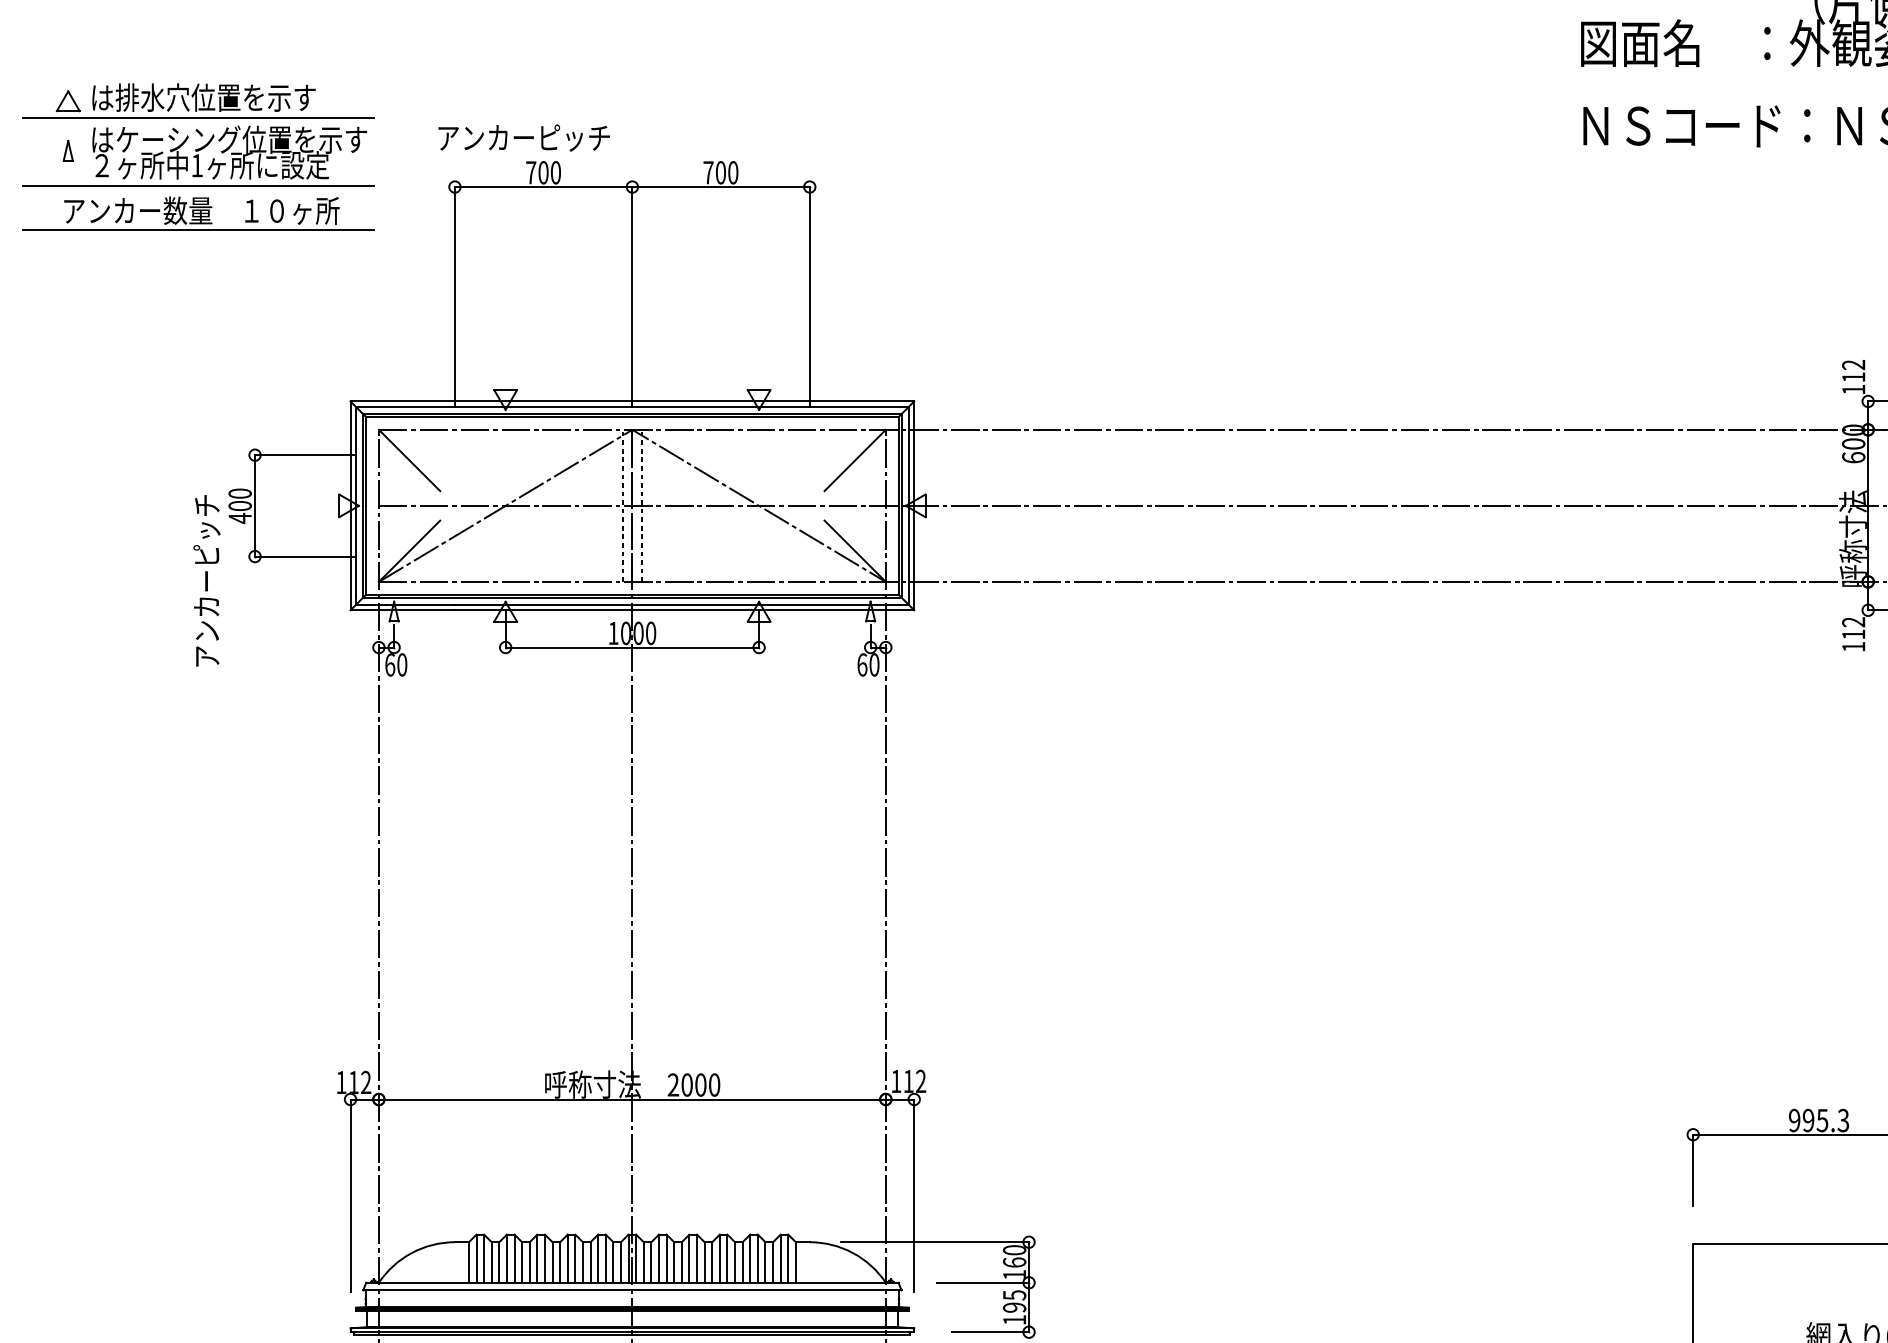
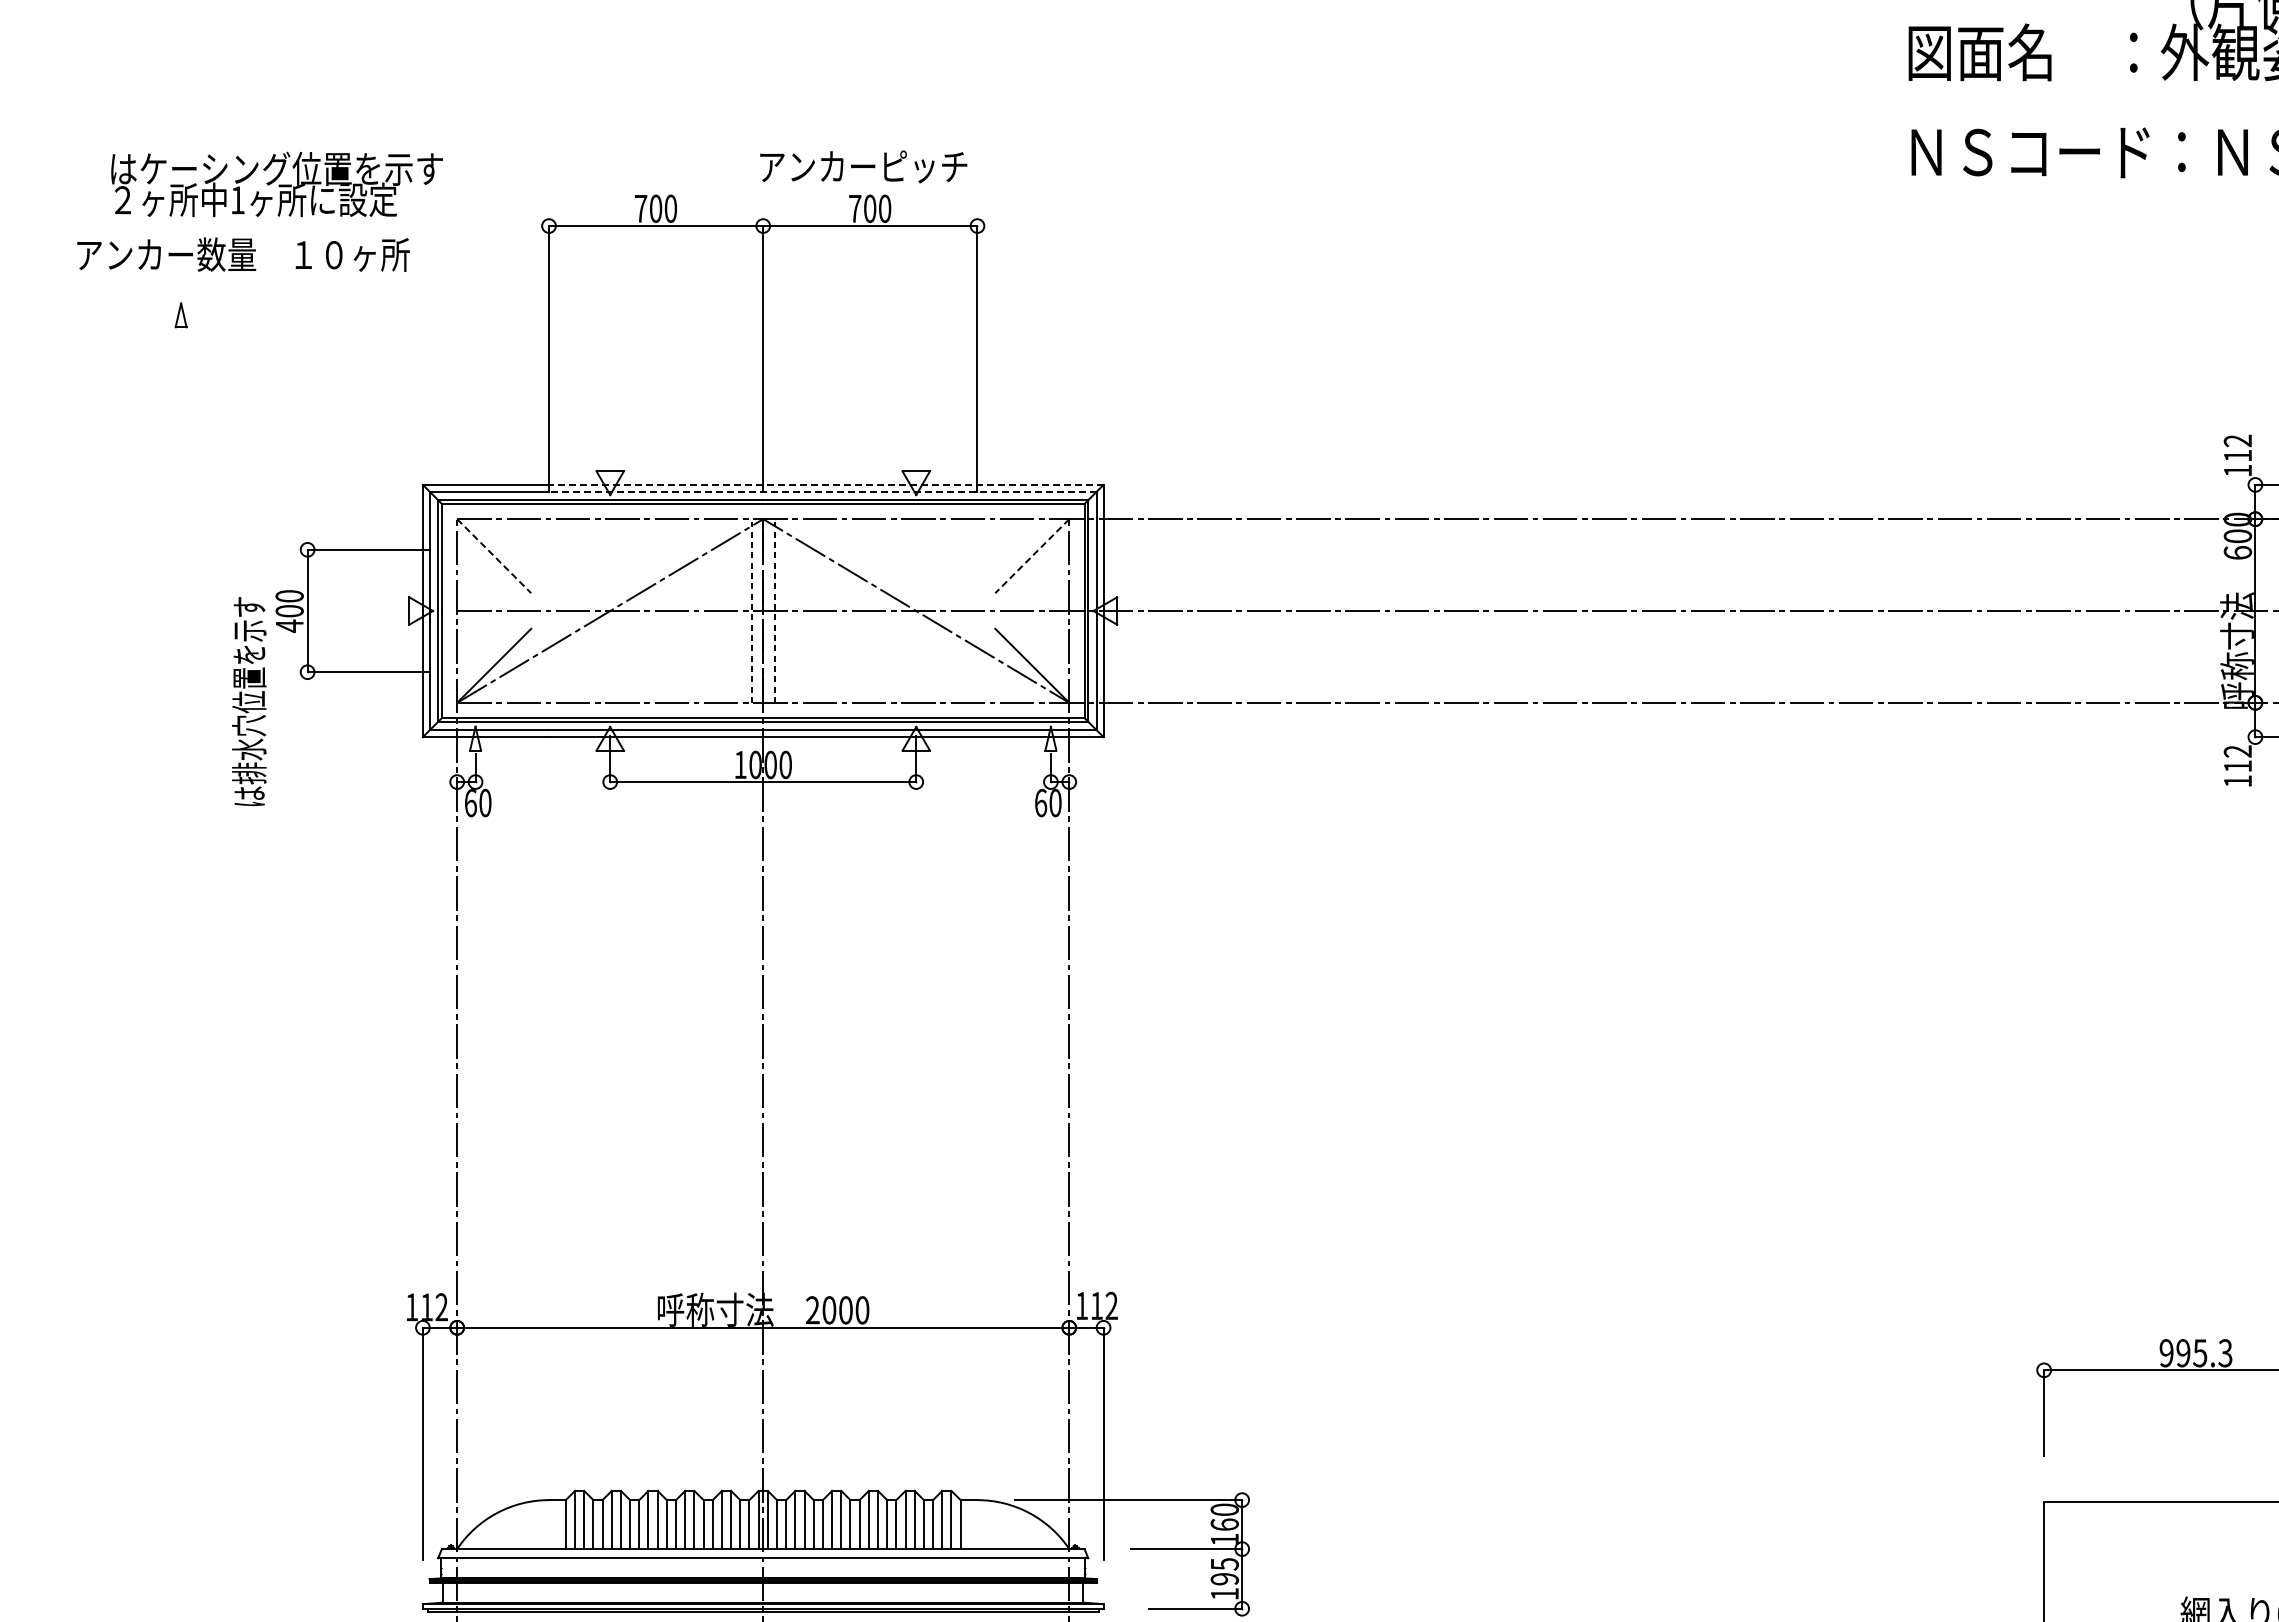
part: (197, 100) -> (238, 121), removed
text: (524, 137) -> (863, 166), moved
part: (67, 150) -> (180, 315), moved
line: (197, 185) -> (238, 224), removed
line: (197, 229) -> (238, 277), removed
line: (683, 401) -> (825, 484), solid -> dashed
line: (681, 406) -> (822, 491), solid -> dashed
line: (409, 460) -> (494, 556), solid -> dashed
line: (854, 460) -> (1031, 556), solid -> dashed
text: (206, 580) -> (249, 701), アンカーピッチ -> は排水穴位置を示す

